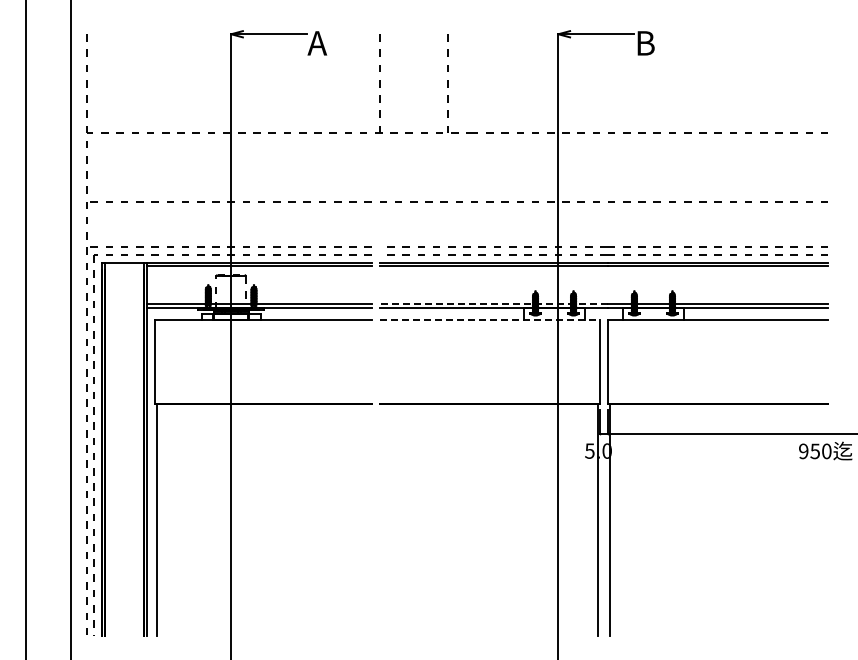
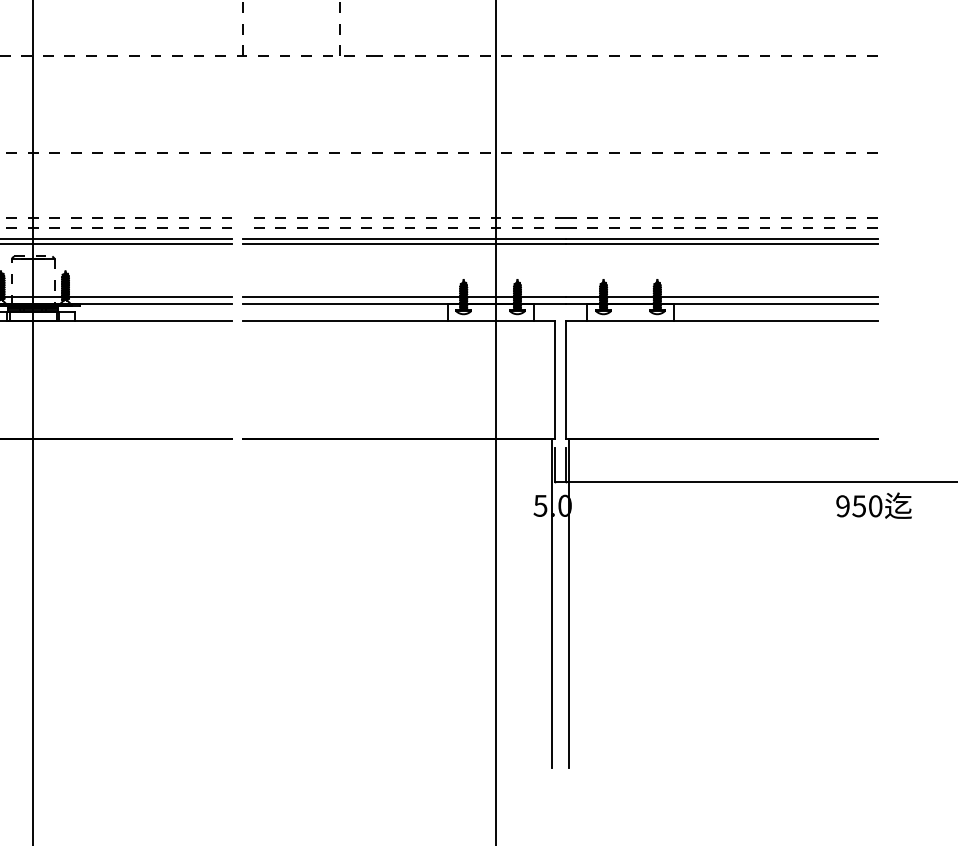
line: (493, 303) -> (404, 297), dashed -> solid
line: (490, 320) -> (400, 321), dashed -> solid

